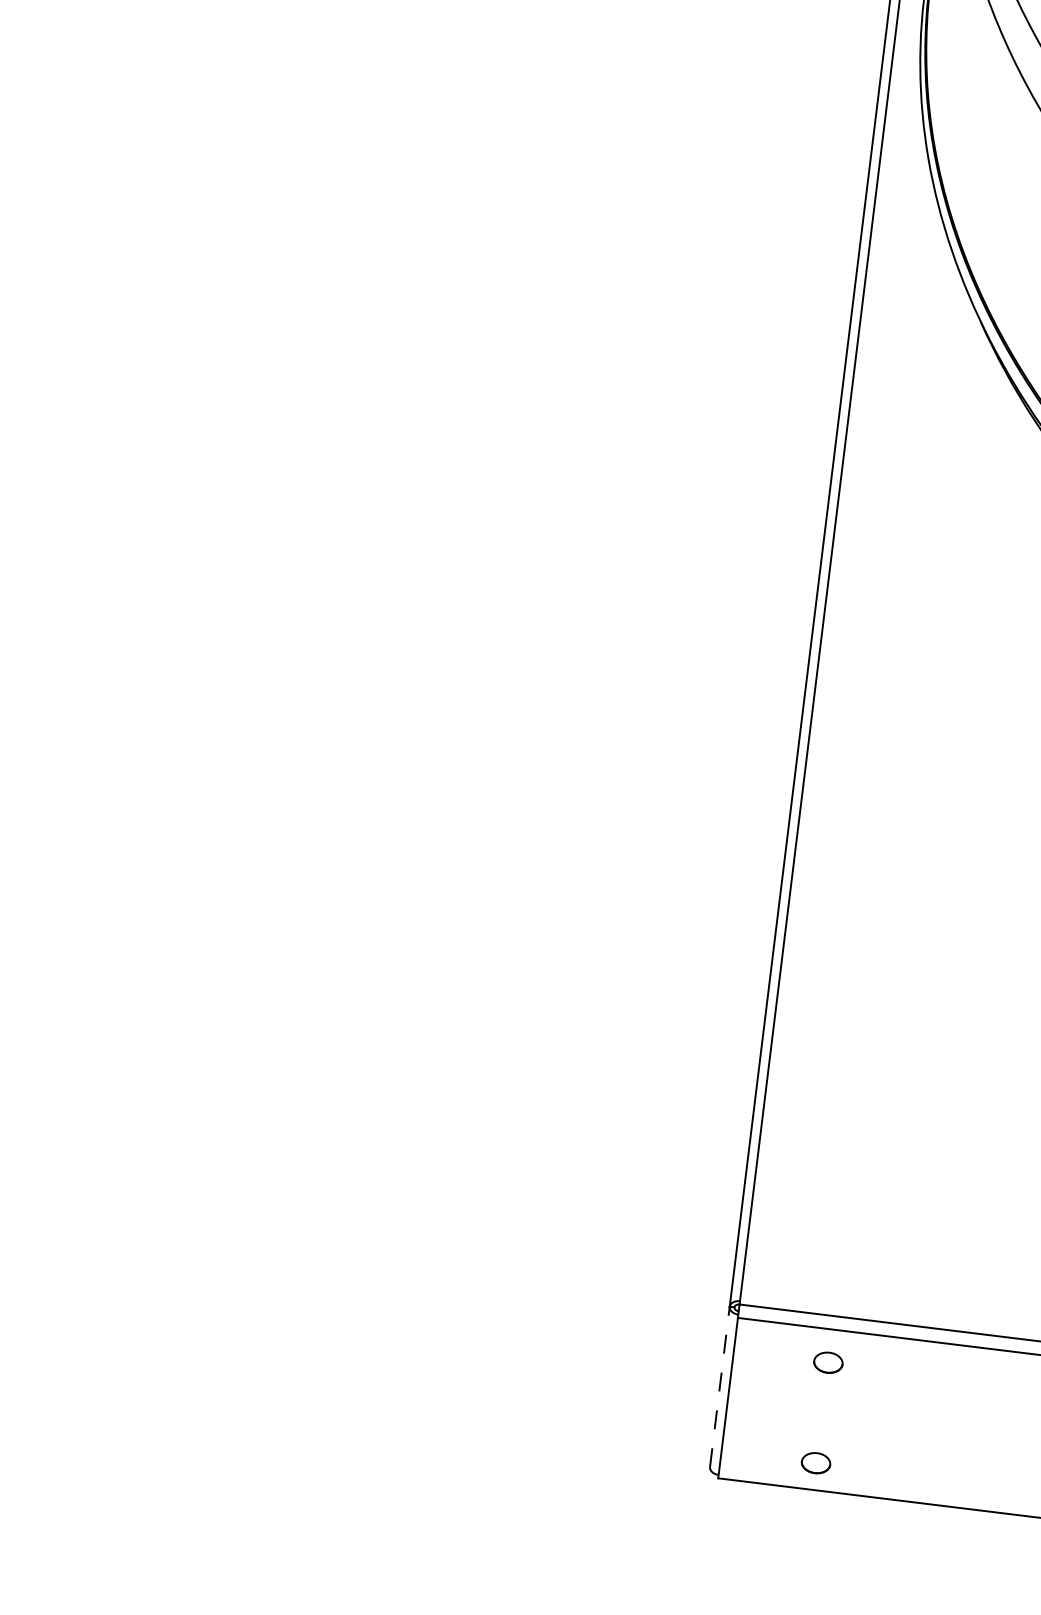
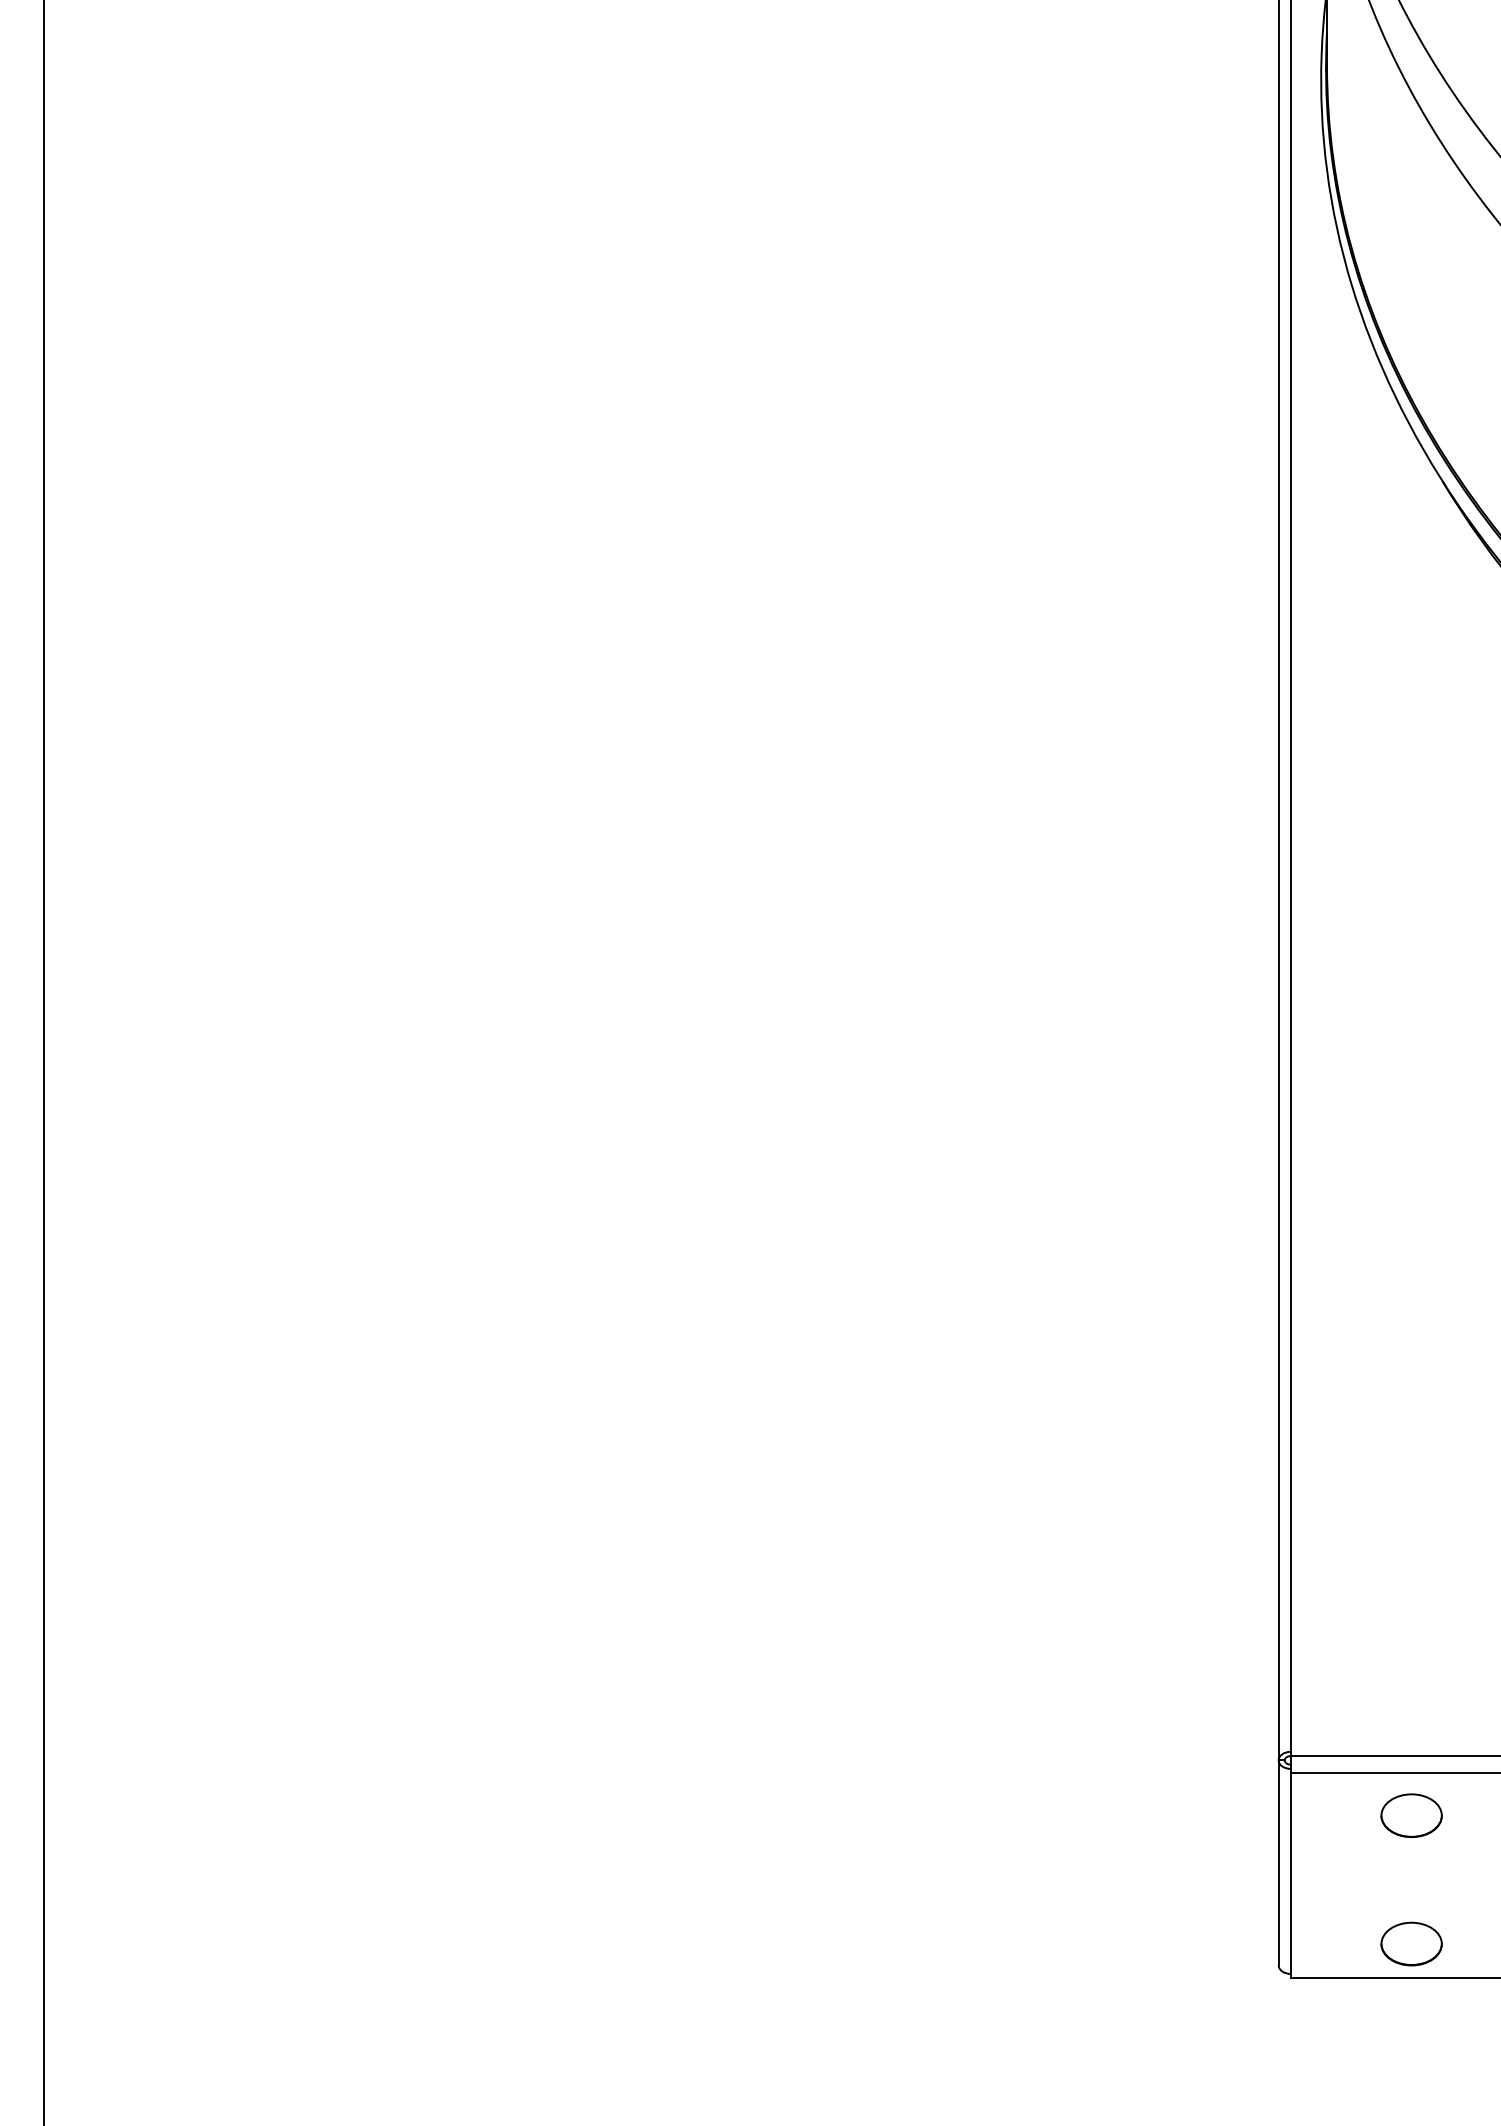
part: (828, 1362) -> (1411, 1815), size x1.67
line: (719, 1386) -> (1278, 1862), dashed -> solid
part: (816, 1462) -> (1411, 1943), size x1.67

